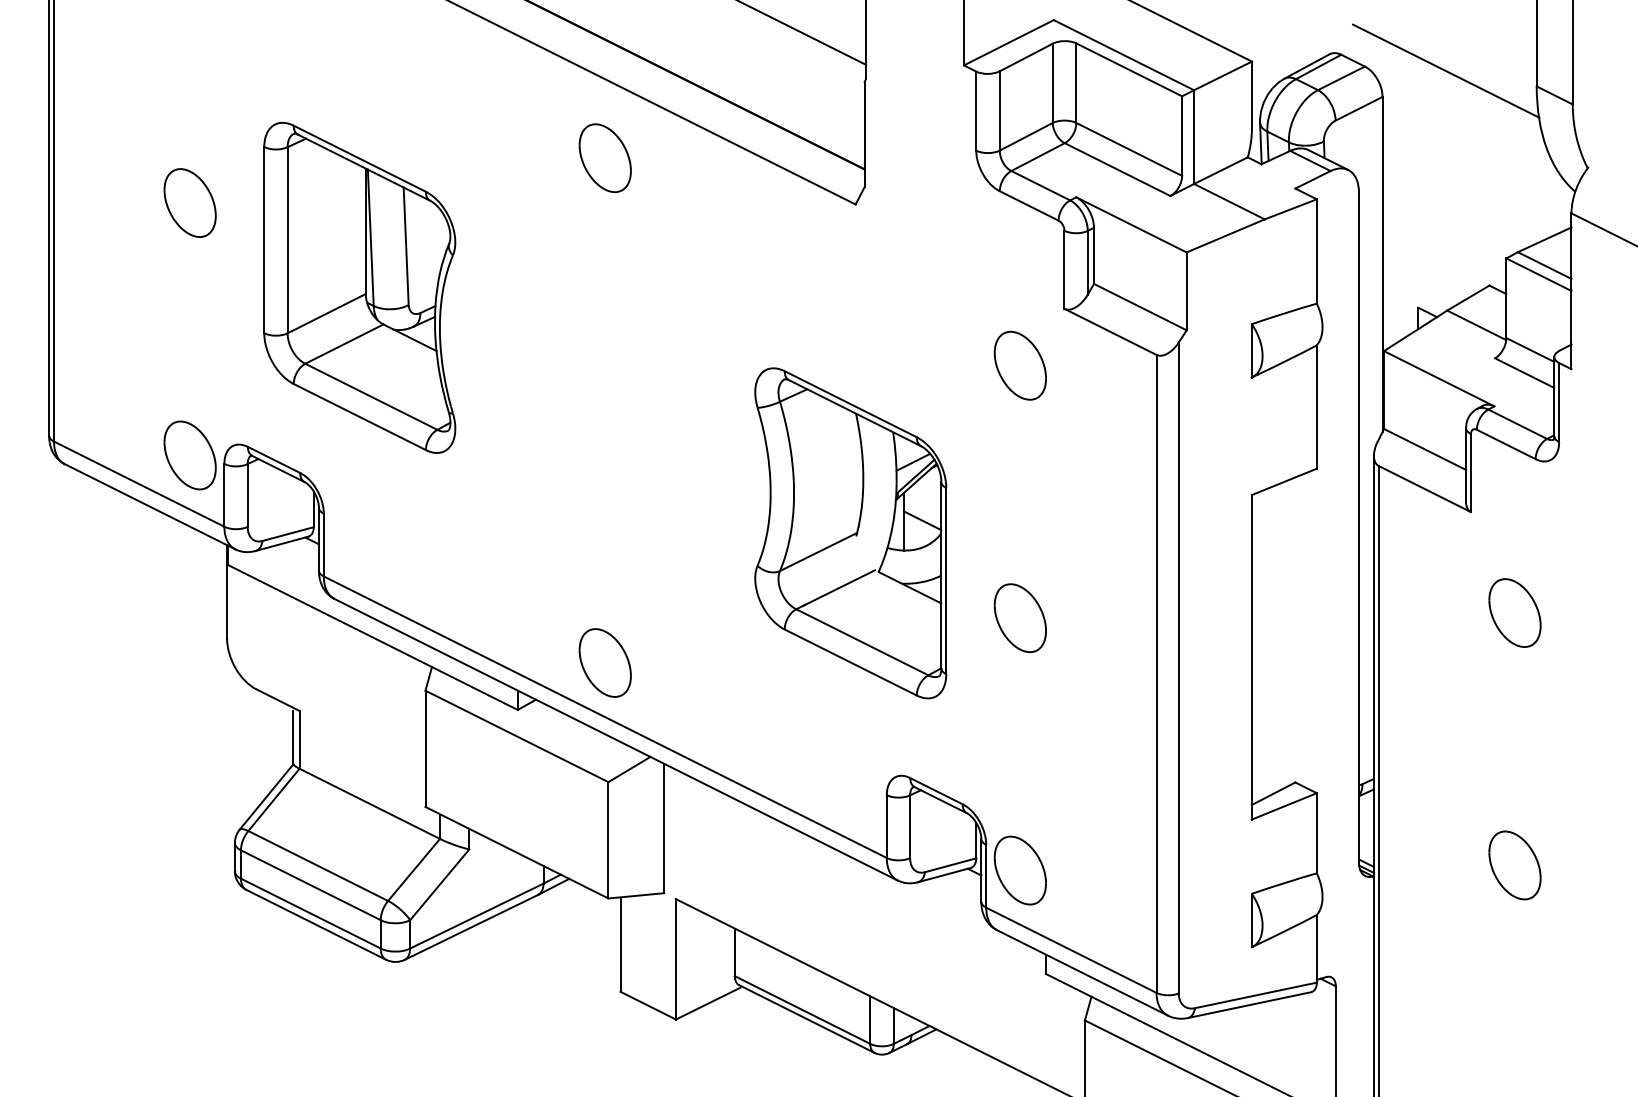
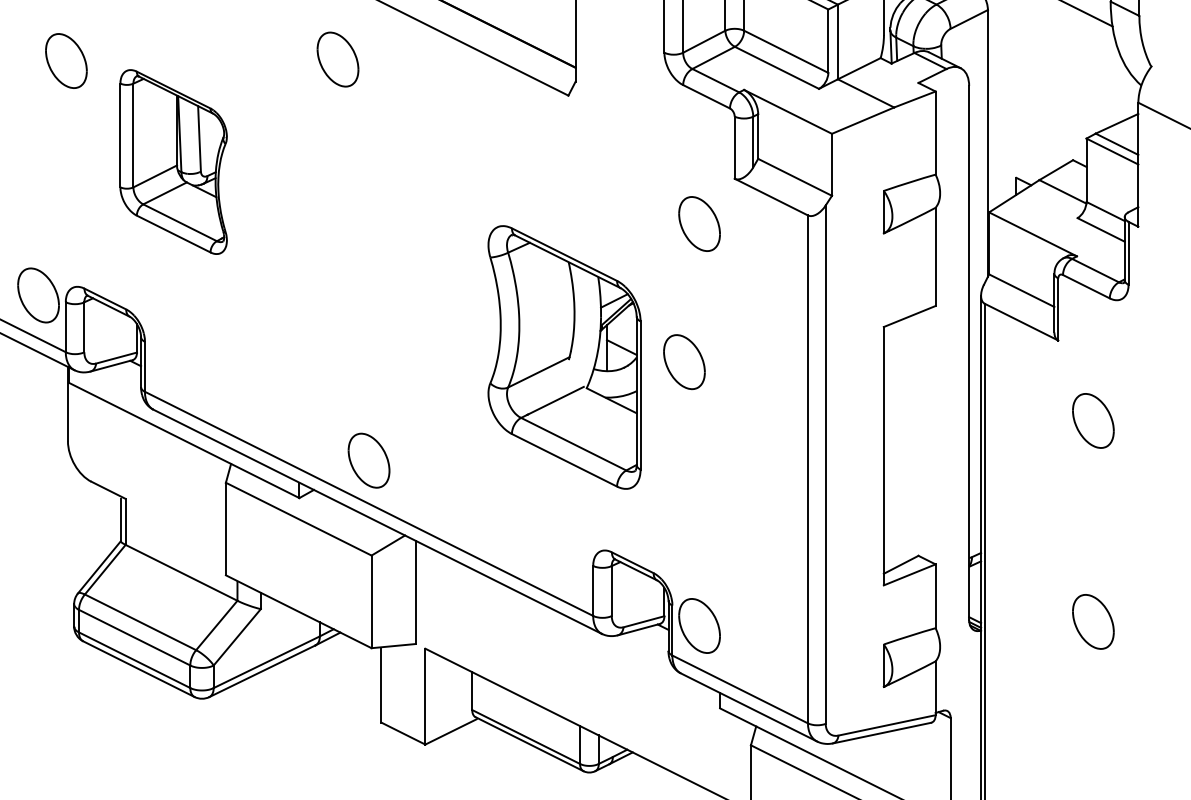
part: (604, 158) -> (337, 59), moved
part: (189, 202) -> (65, 60), moved
part: (359, 287) -> (173, 161), size x0.7
part: (1019, 618) -> (683, 362), moved

